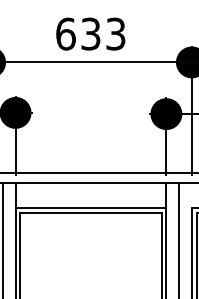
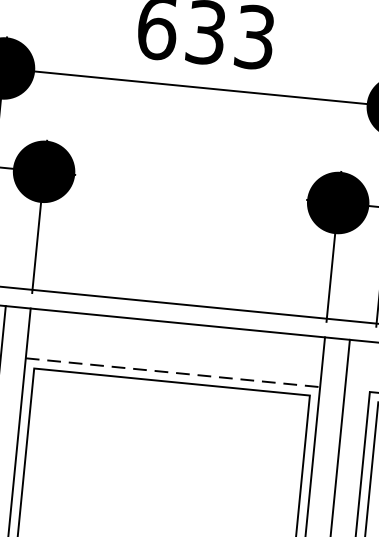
line: (91, 208) -> (173, 372), solid -> dashed

